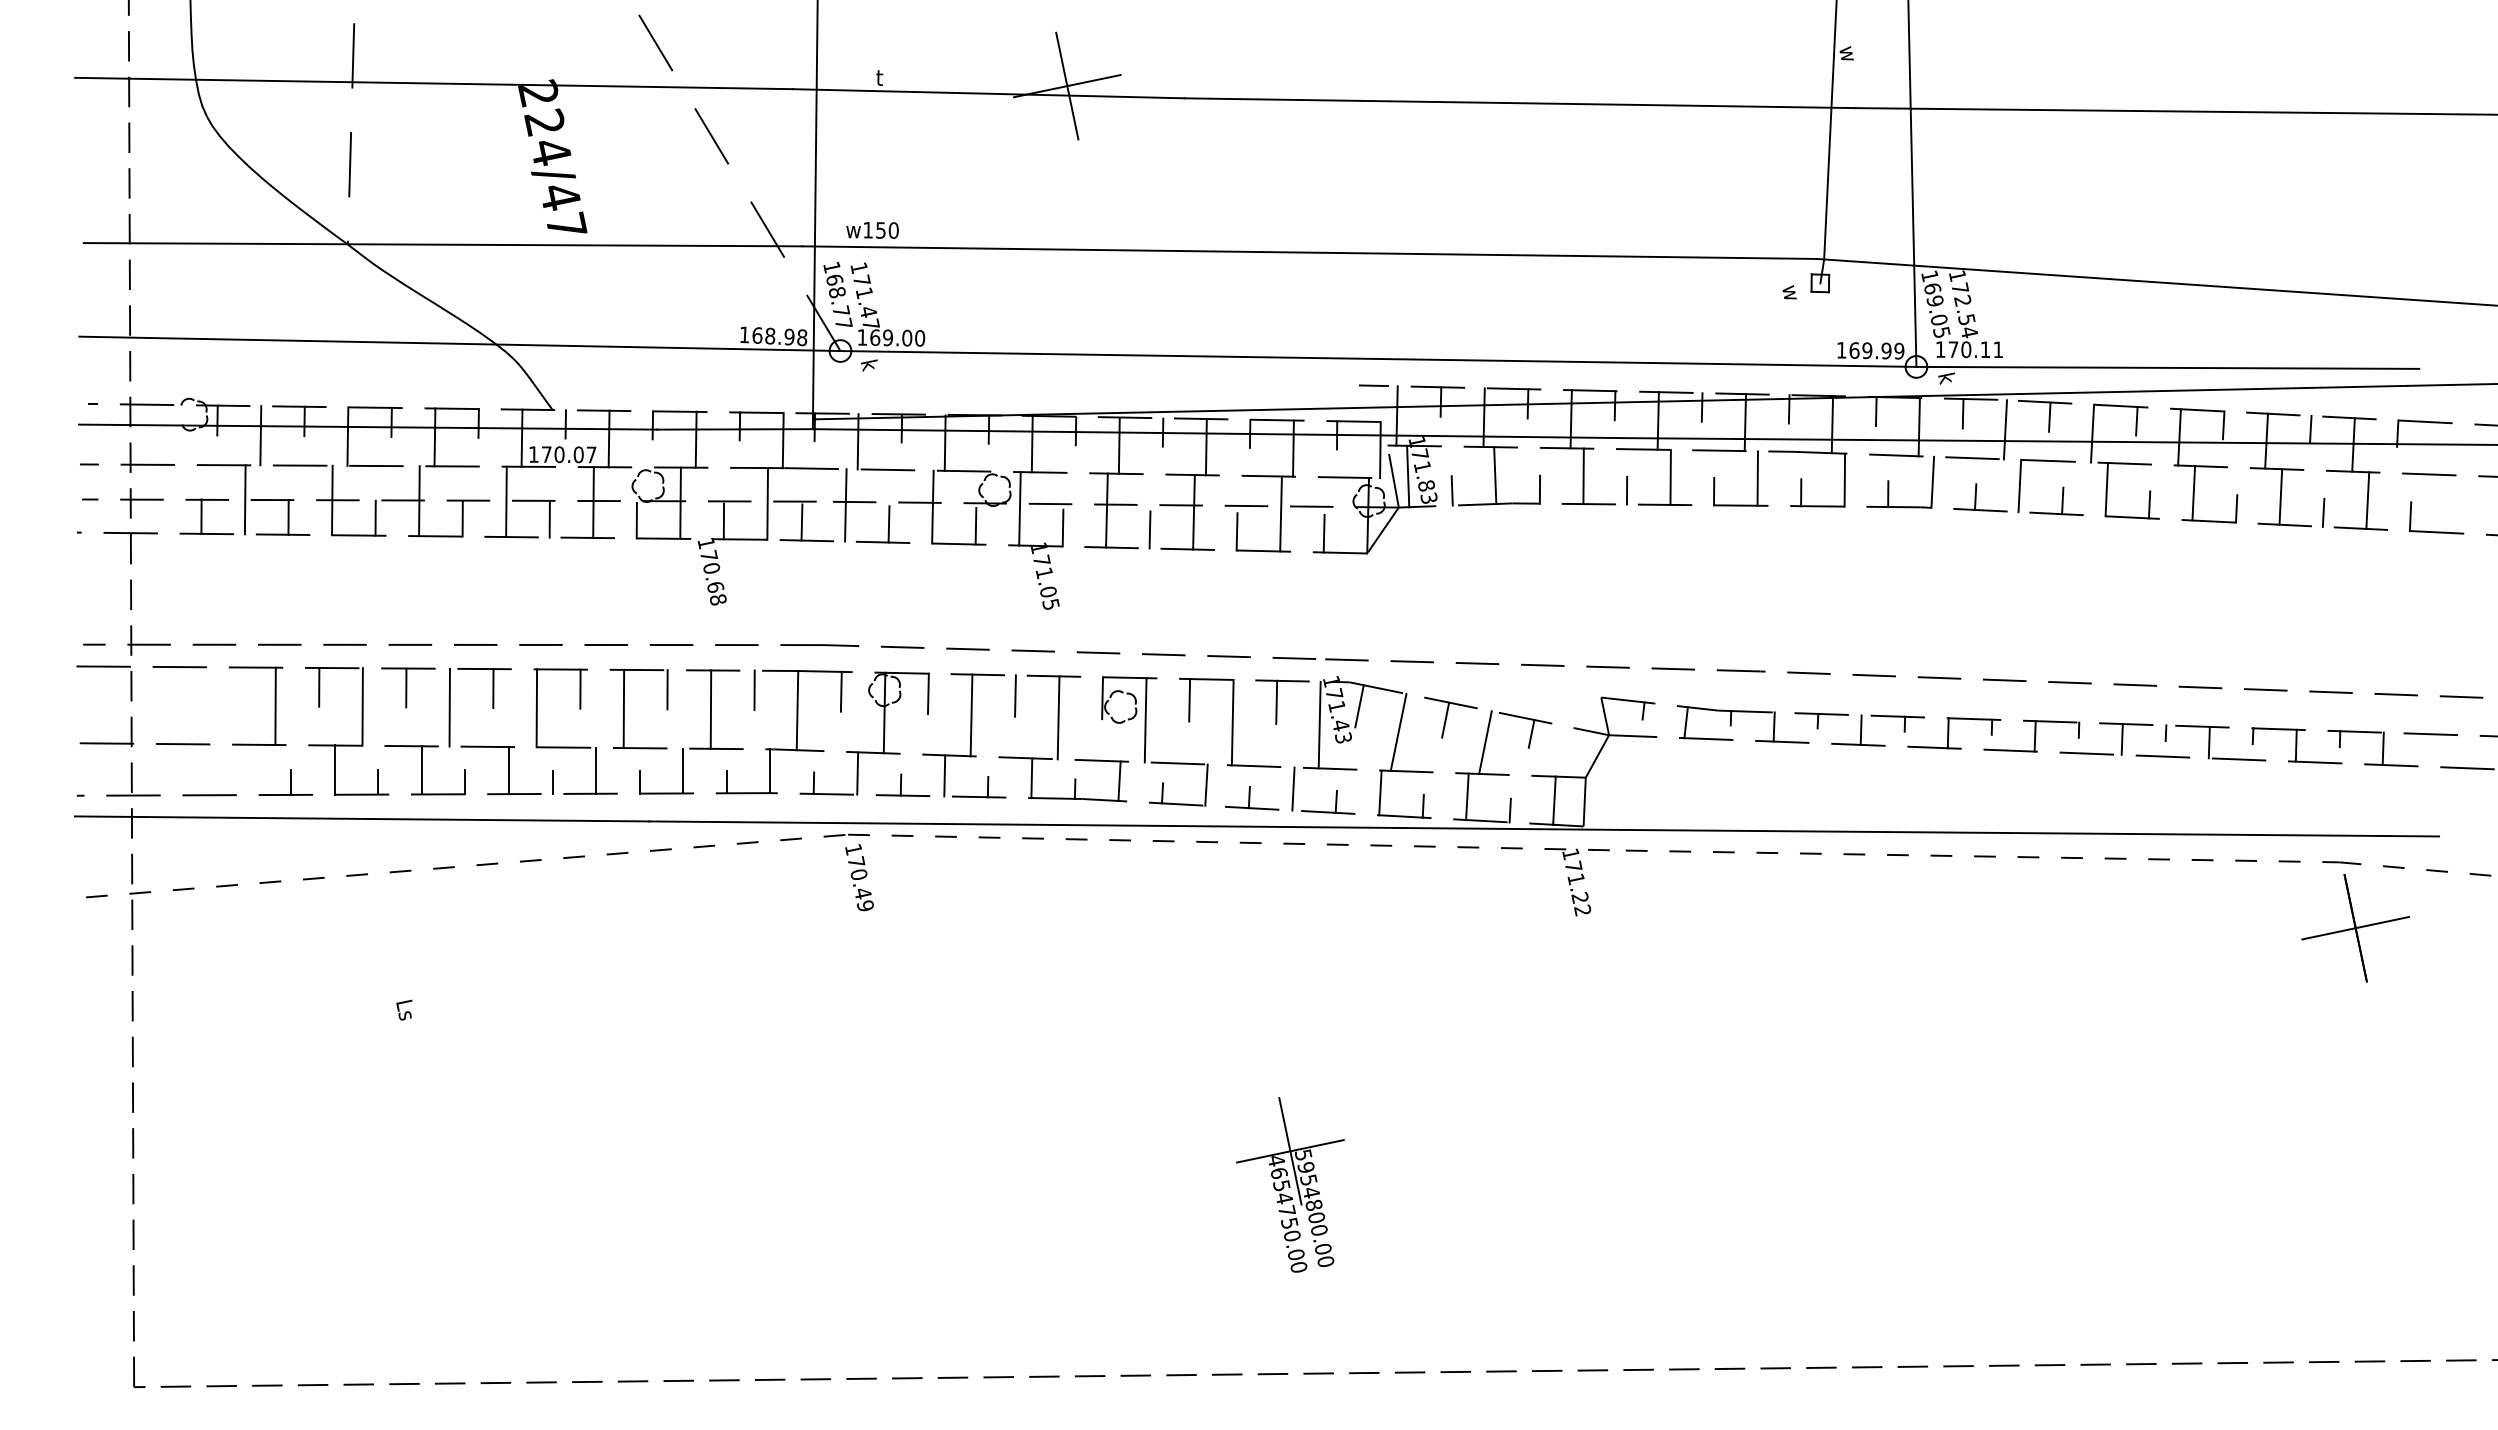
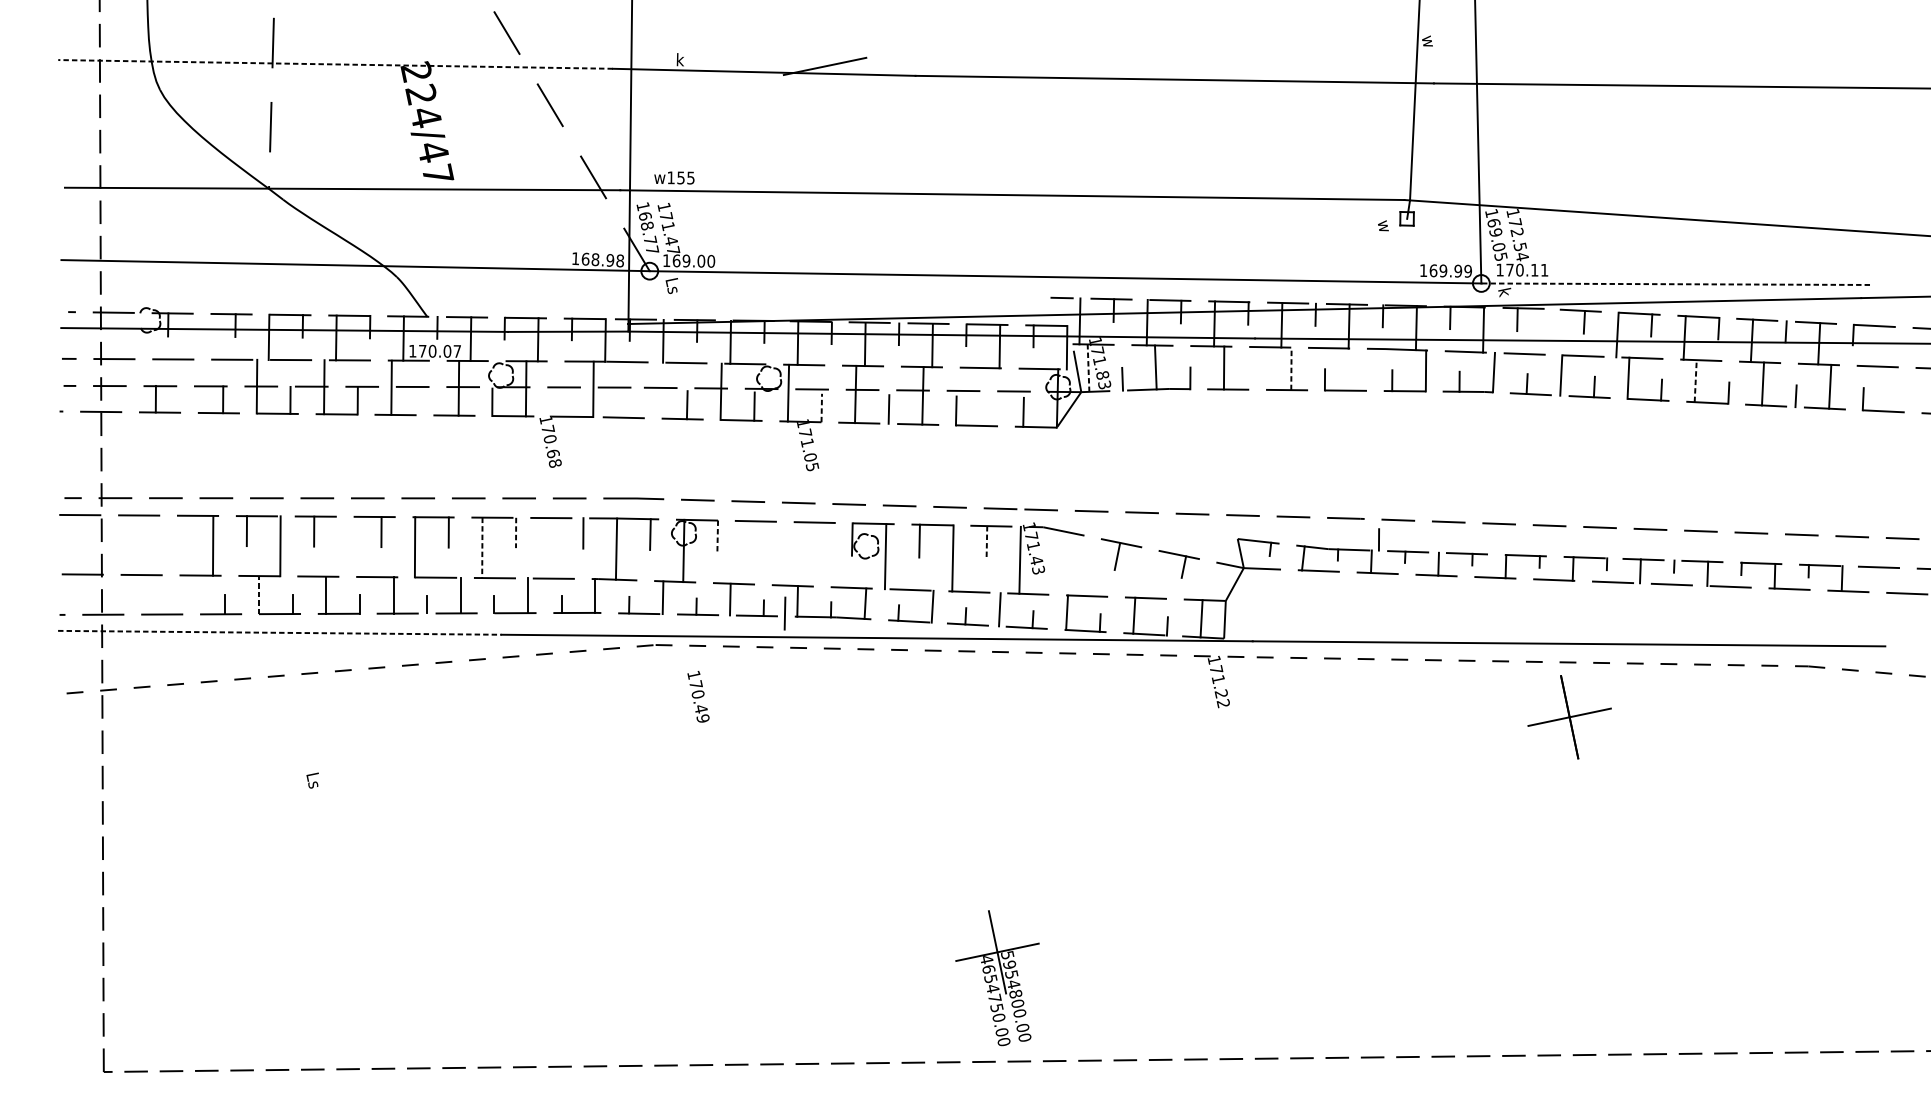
text: (879, 76) -> (679, 59), t -> k
line: (433, 83) -> (335, 64), solid -> dashed
line: (1067, 85) -> (825, 65), removed
text: (893, 230) -> (690, 178), w150 -> w155
line: (2167, 367) -> (1675, 283), solid -> dashed
text: (869, 369) -> (672, 285), k -> Ls
line: (2005, 429) -> (1550, 331), removed
line: (260, 435) -> (201, 336), removed
line: (1408, 476) -> (1088, 368), solid -> dashed
line: (1670, 477) -> (1291, 368), solid -> dashed
line: (1757, 478) -> (1358, 369), removed
line: (1627, 490) -> (1379, 539), moved
line: (2193, 492) -> (1695, 380), solid -> dashed
line: (244, 499) -> (189, 385), removed
line: (845, 505) -> (653, 390), removed
line: (1280, 513) -> (989, 396), removed
line: (549, 519) -> (424, 401), removed
line: (723, 521) -> (559, 402), removed
line: (801, 522) -> (619, 403), removed
line: (1063, 527) -> (822, 407), solid -> dashed
line: (667, 689) -> (516, 532), solid -> dashed
line: (928, 694) -> (717, 536), solid -> dashed
line: (1015, 695) -> (785, 613), moved
line: (1276, 702) -> (986, 542), solid -> dashed
line: (1359, 706) -> (1050, 545), removed
line: (449, 707) -> (347, 546), removed
line: (623, 709) -> (482, 548), solid -> dashed
line: (710, 709) -> (549, 548), removed
line: (971, 715) -> (751, 552), removed
line: (1058, 717) -> (818, 554), removed
line: (1398, 732) -> (1081, 566), removed
line: (1485, 742) -> (1148, 573), removed
line: (334, 770) -> (258, 595), solid -> dashed
line: (362, 818) -> (280, 632), solid -> dashed
text: (859, 877) -> (698, 696), moved
part: (2355, 928) -> (1569, 717), moved
part: (1290, 1184) -> (997, 977), moved

